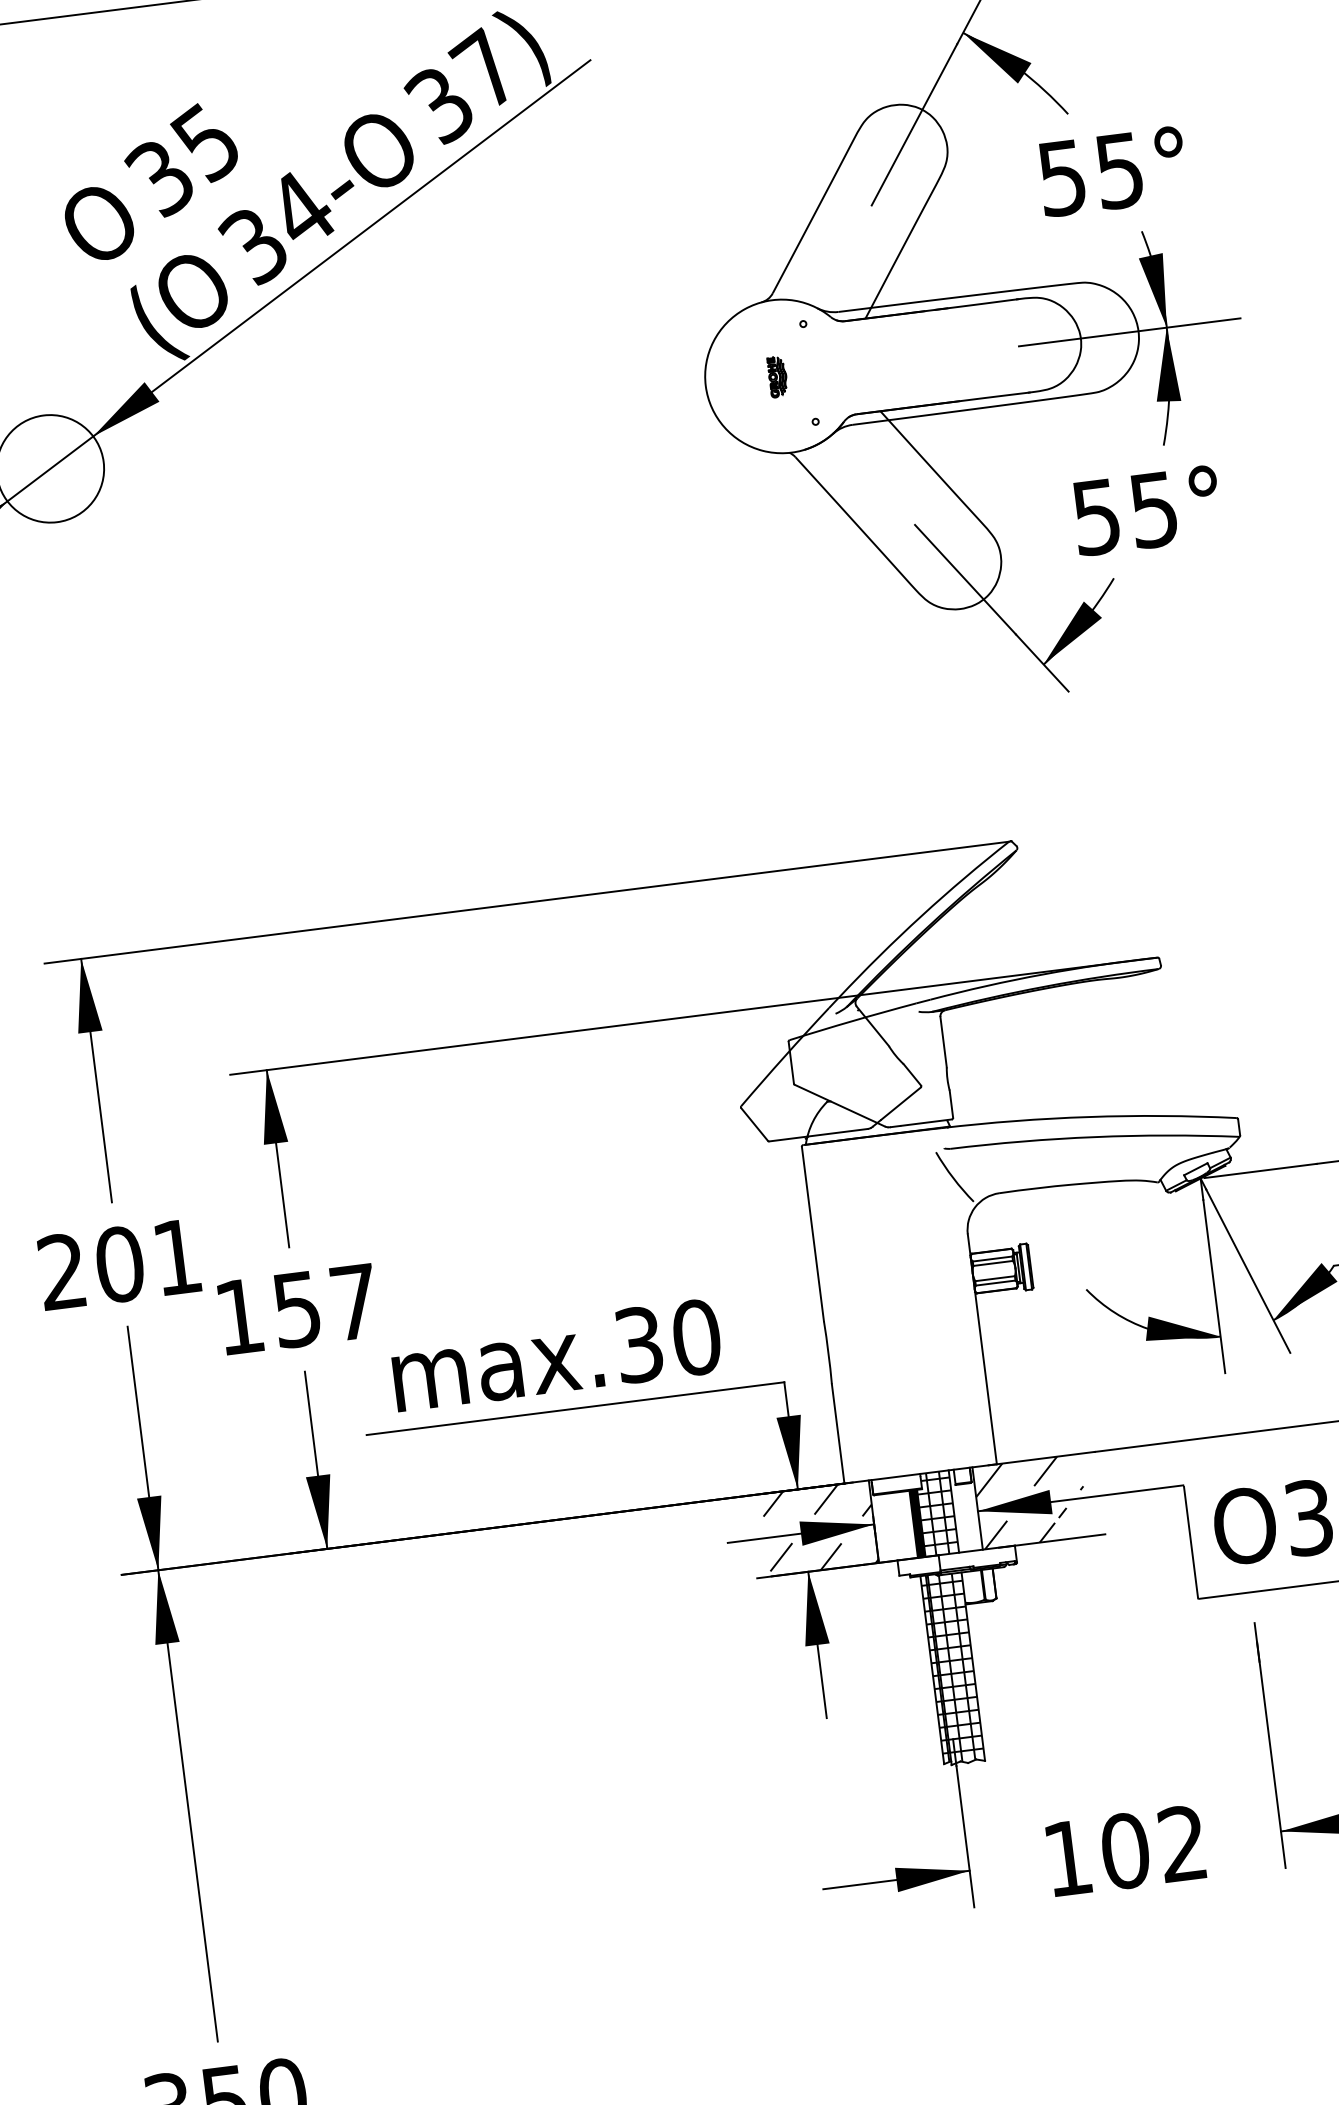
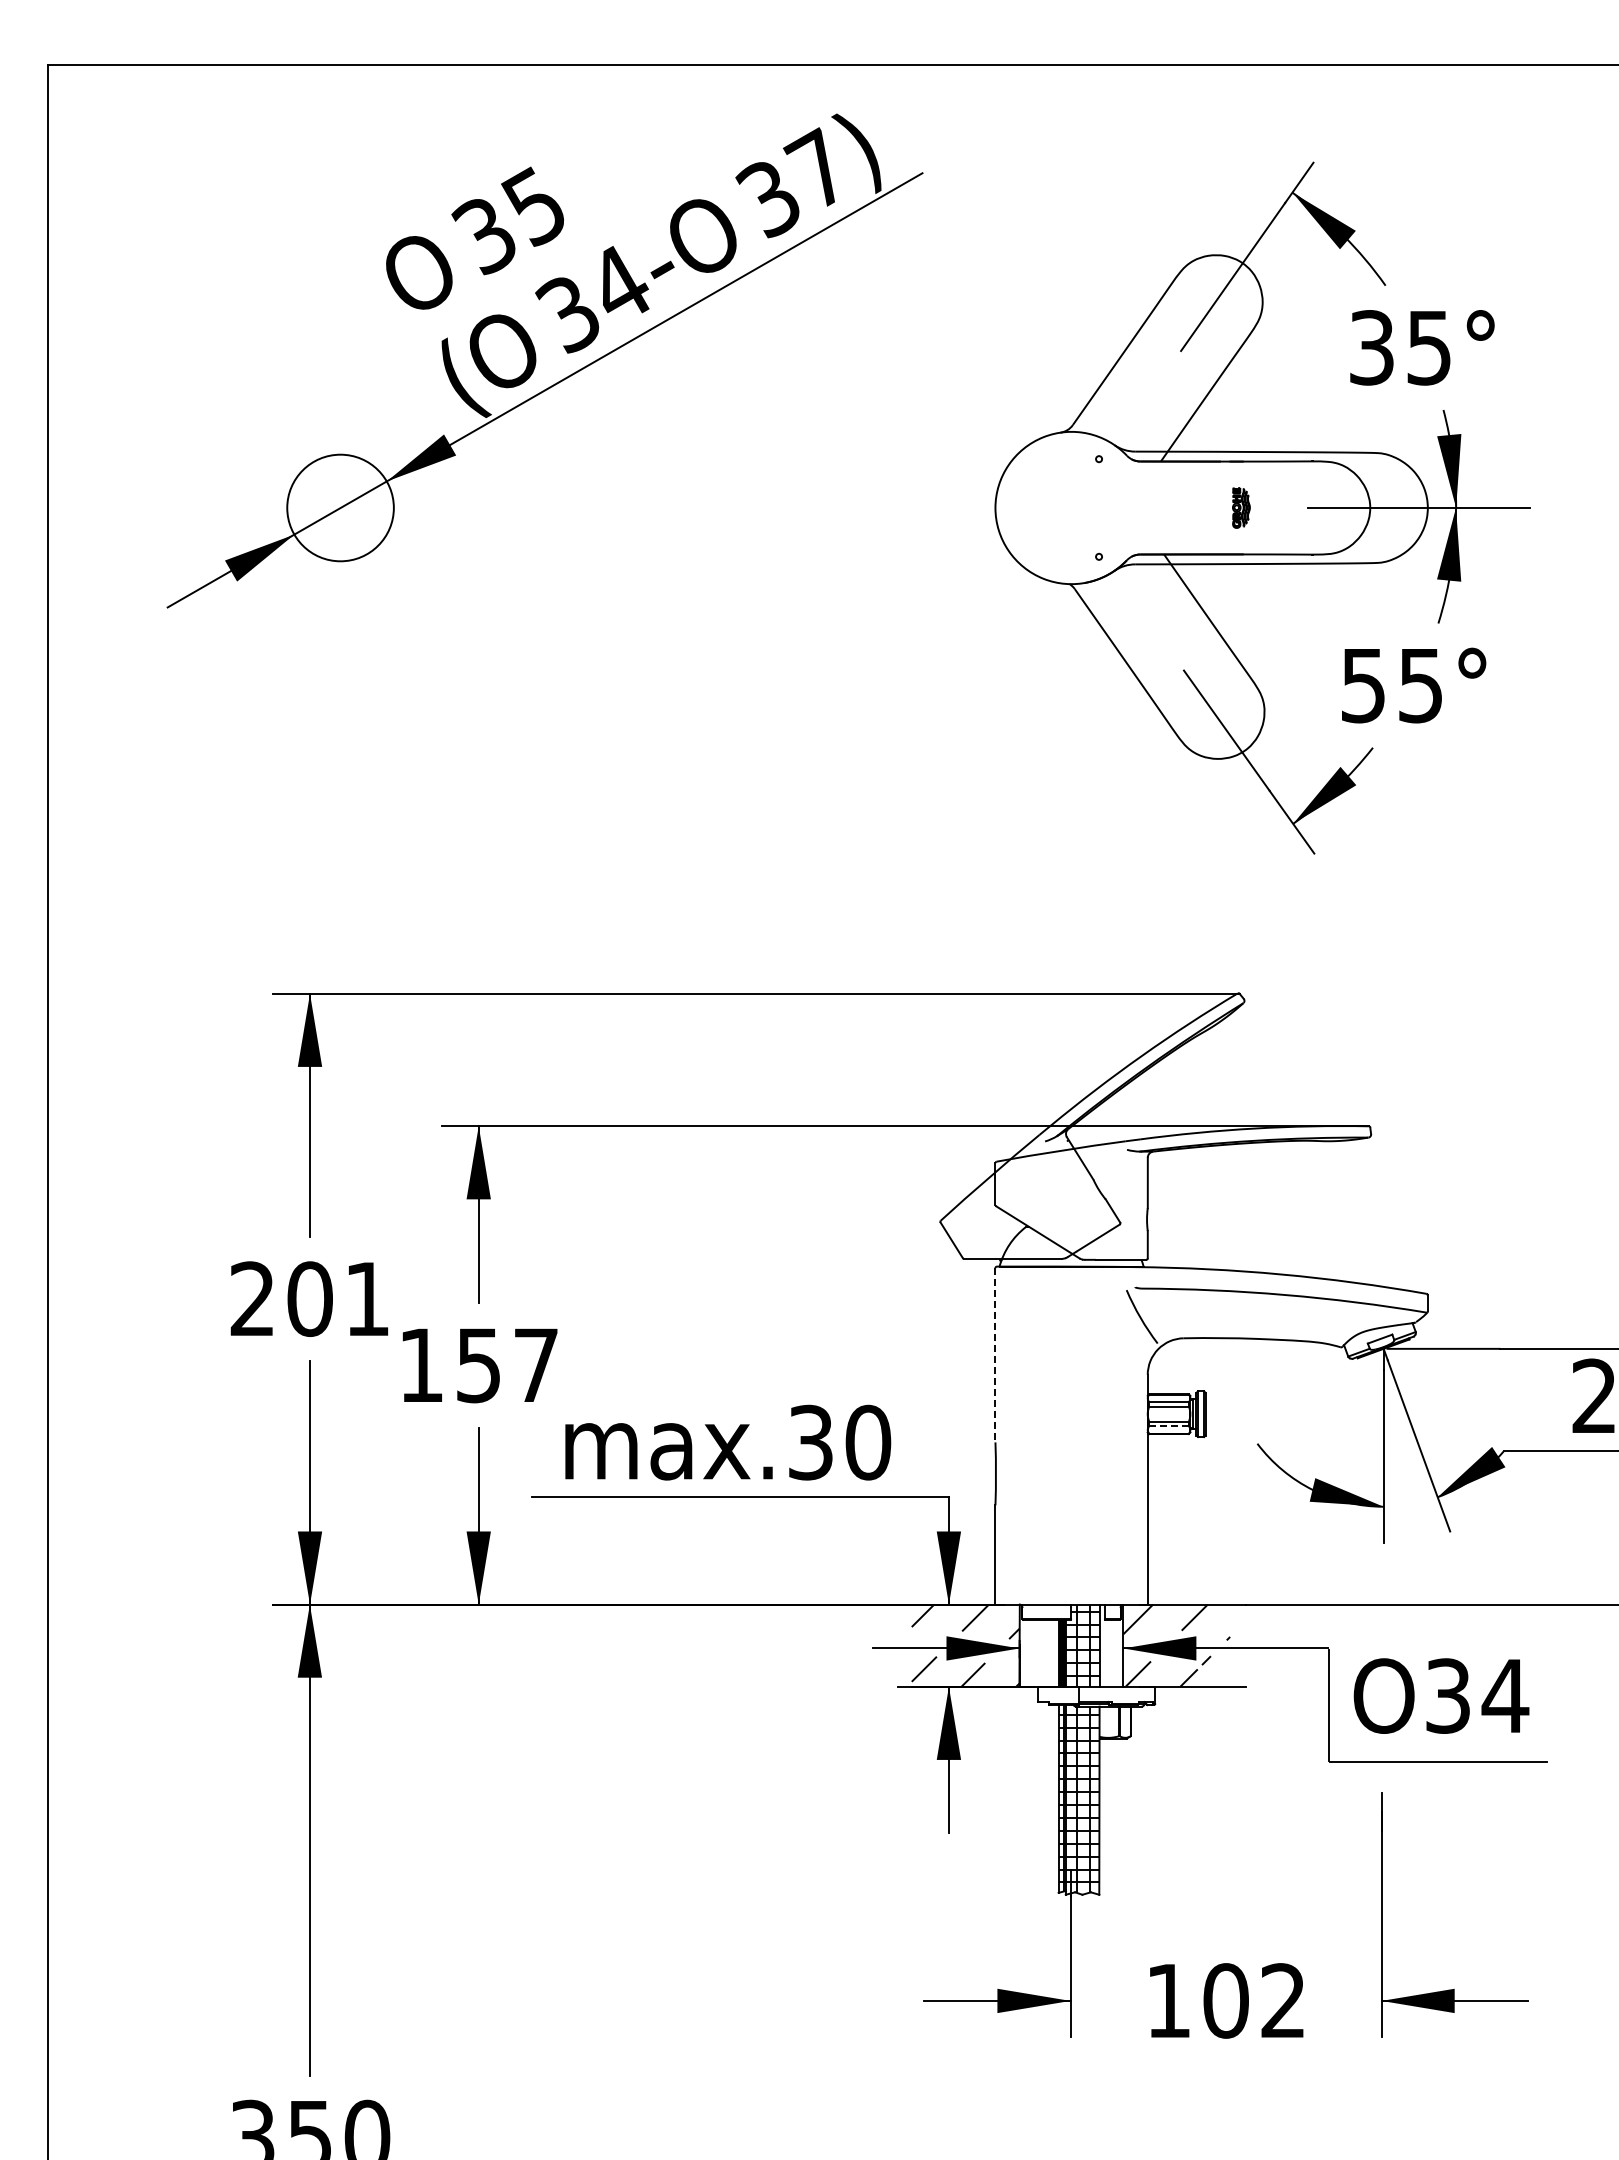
text: (1061, 177) -> (1371, 347), 55° -> 35°
part: (777, 376) -> (1241, 507), moved
line: (812, 1234) -> (995, 1355), solid -> dashed
line: (996, 1283) -> (1169, 1426), solid -> dashed

